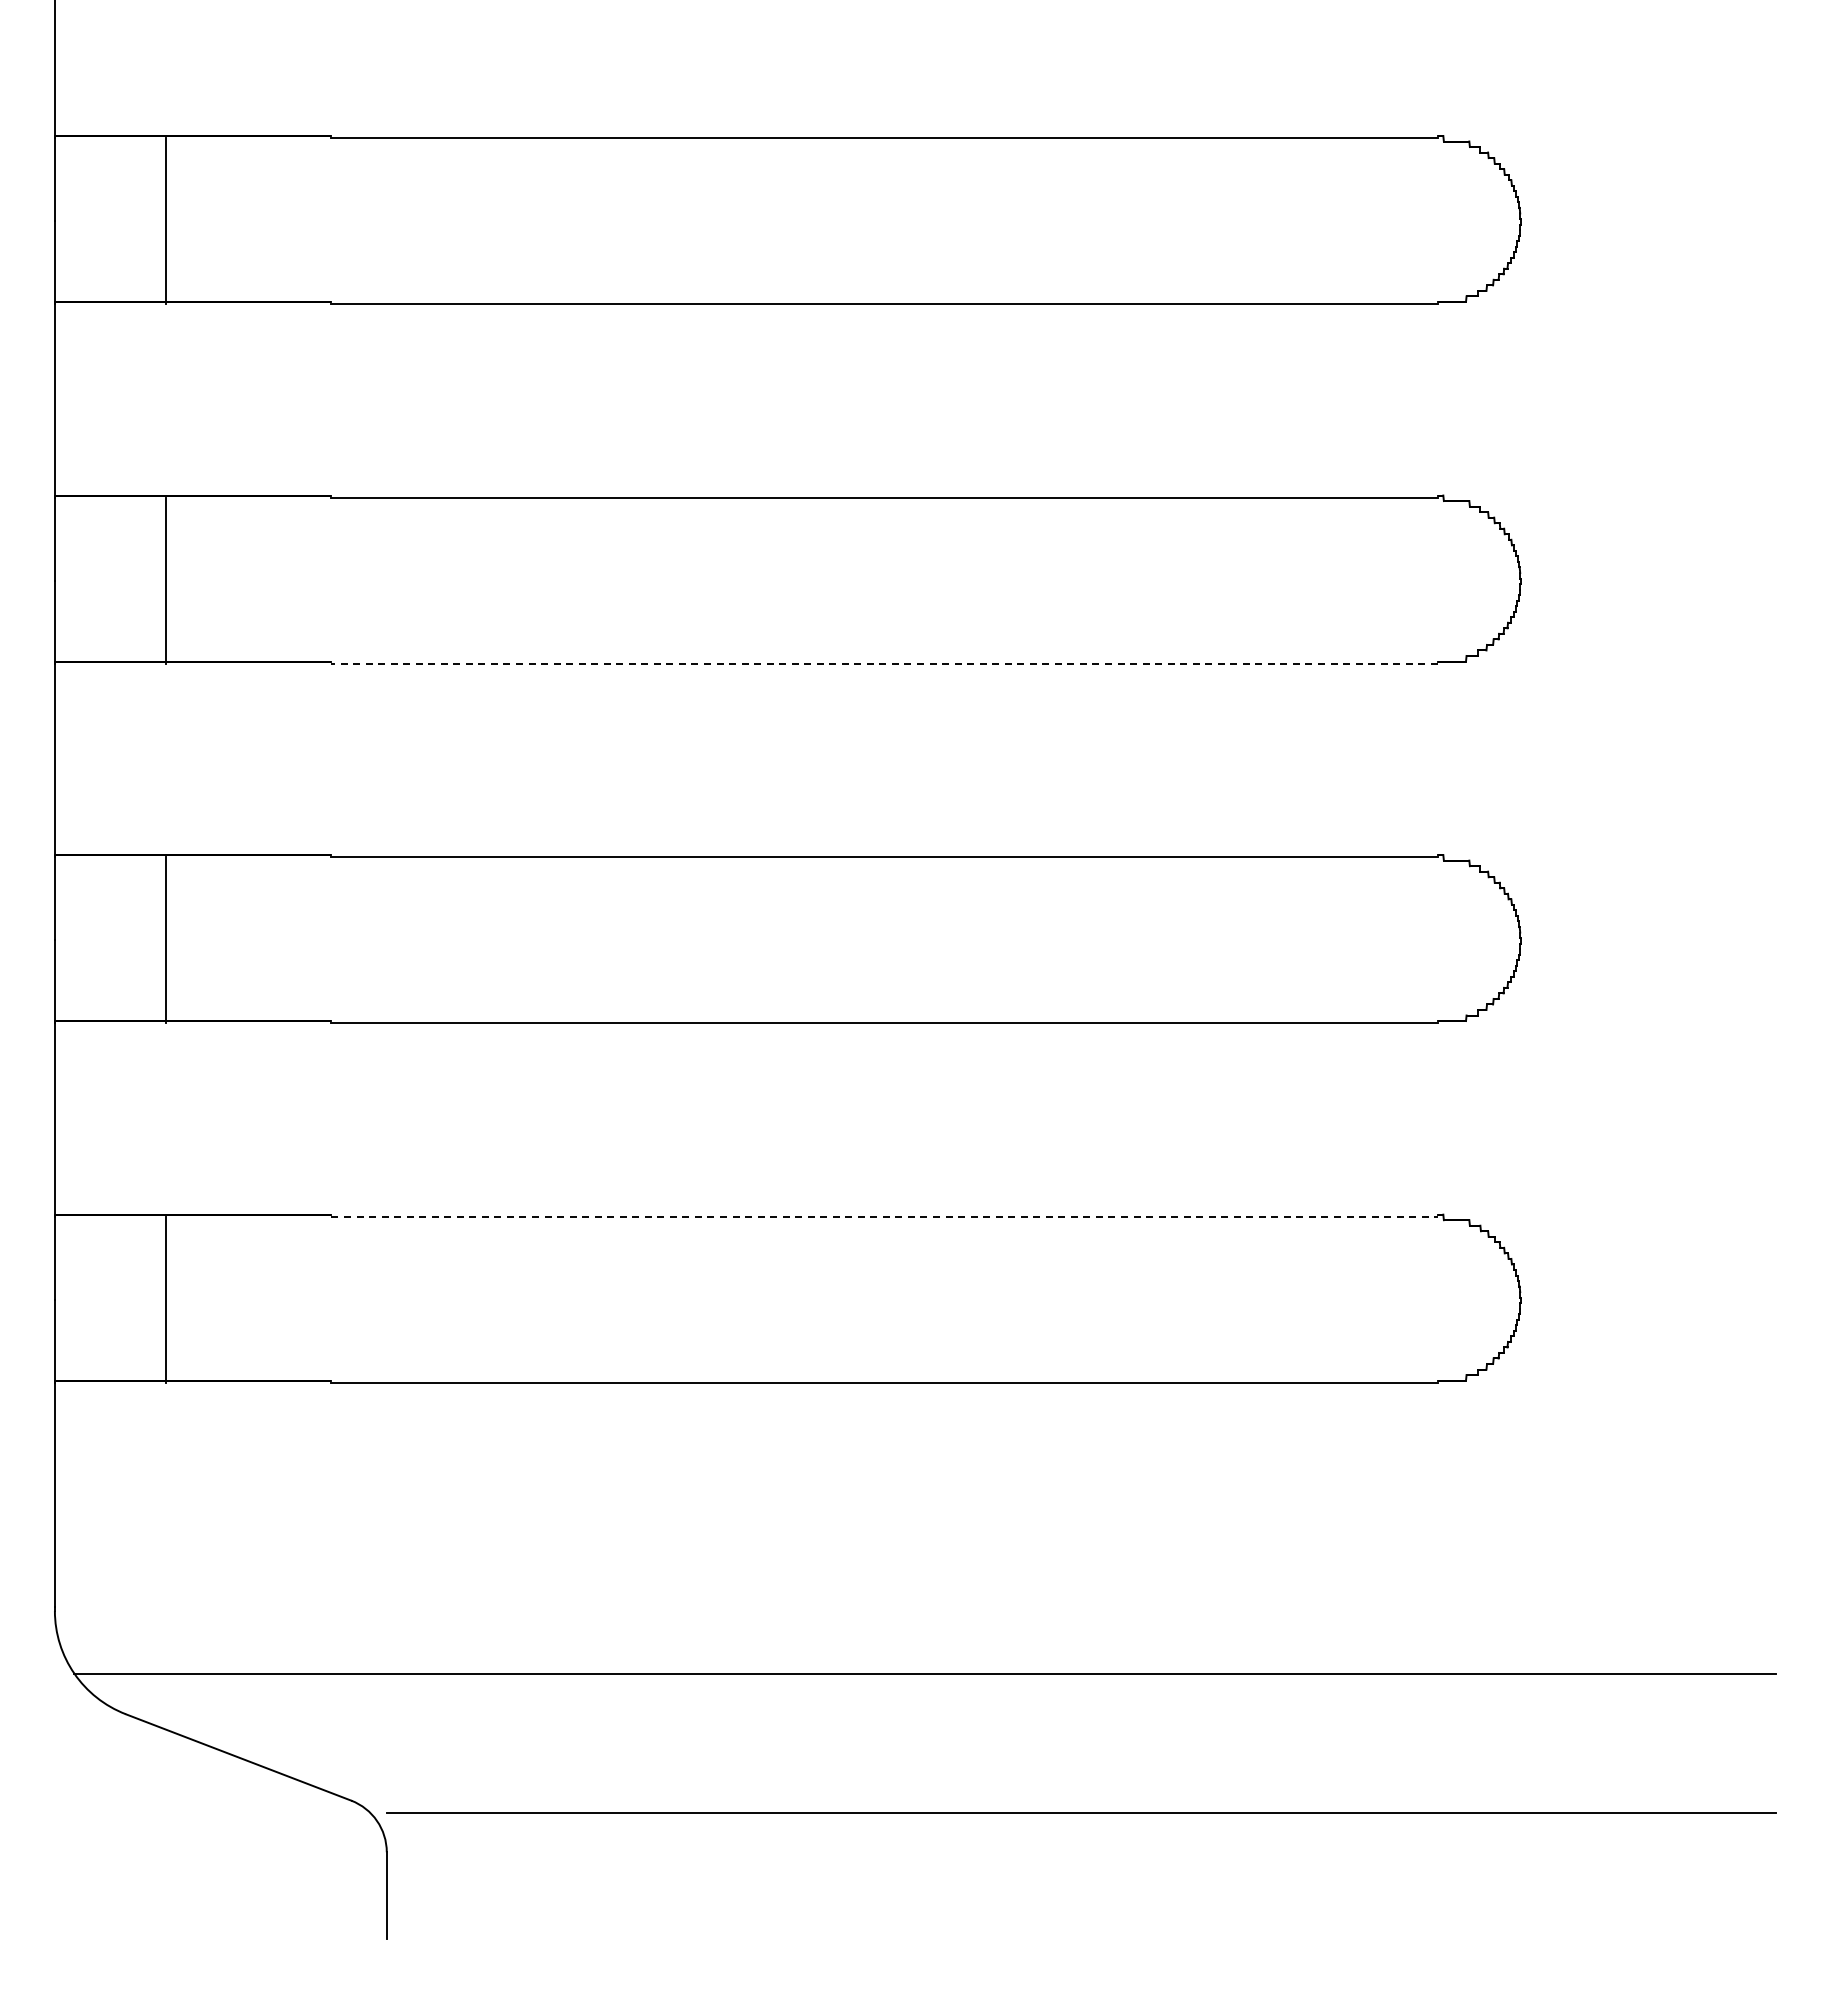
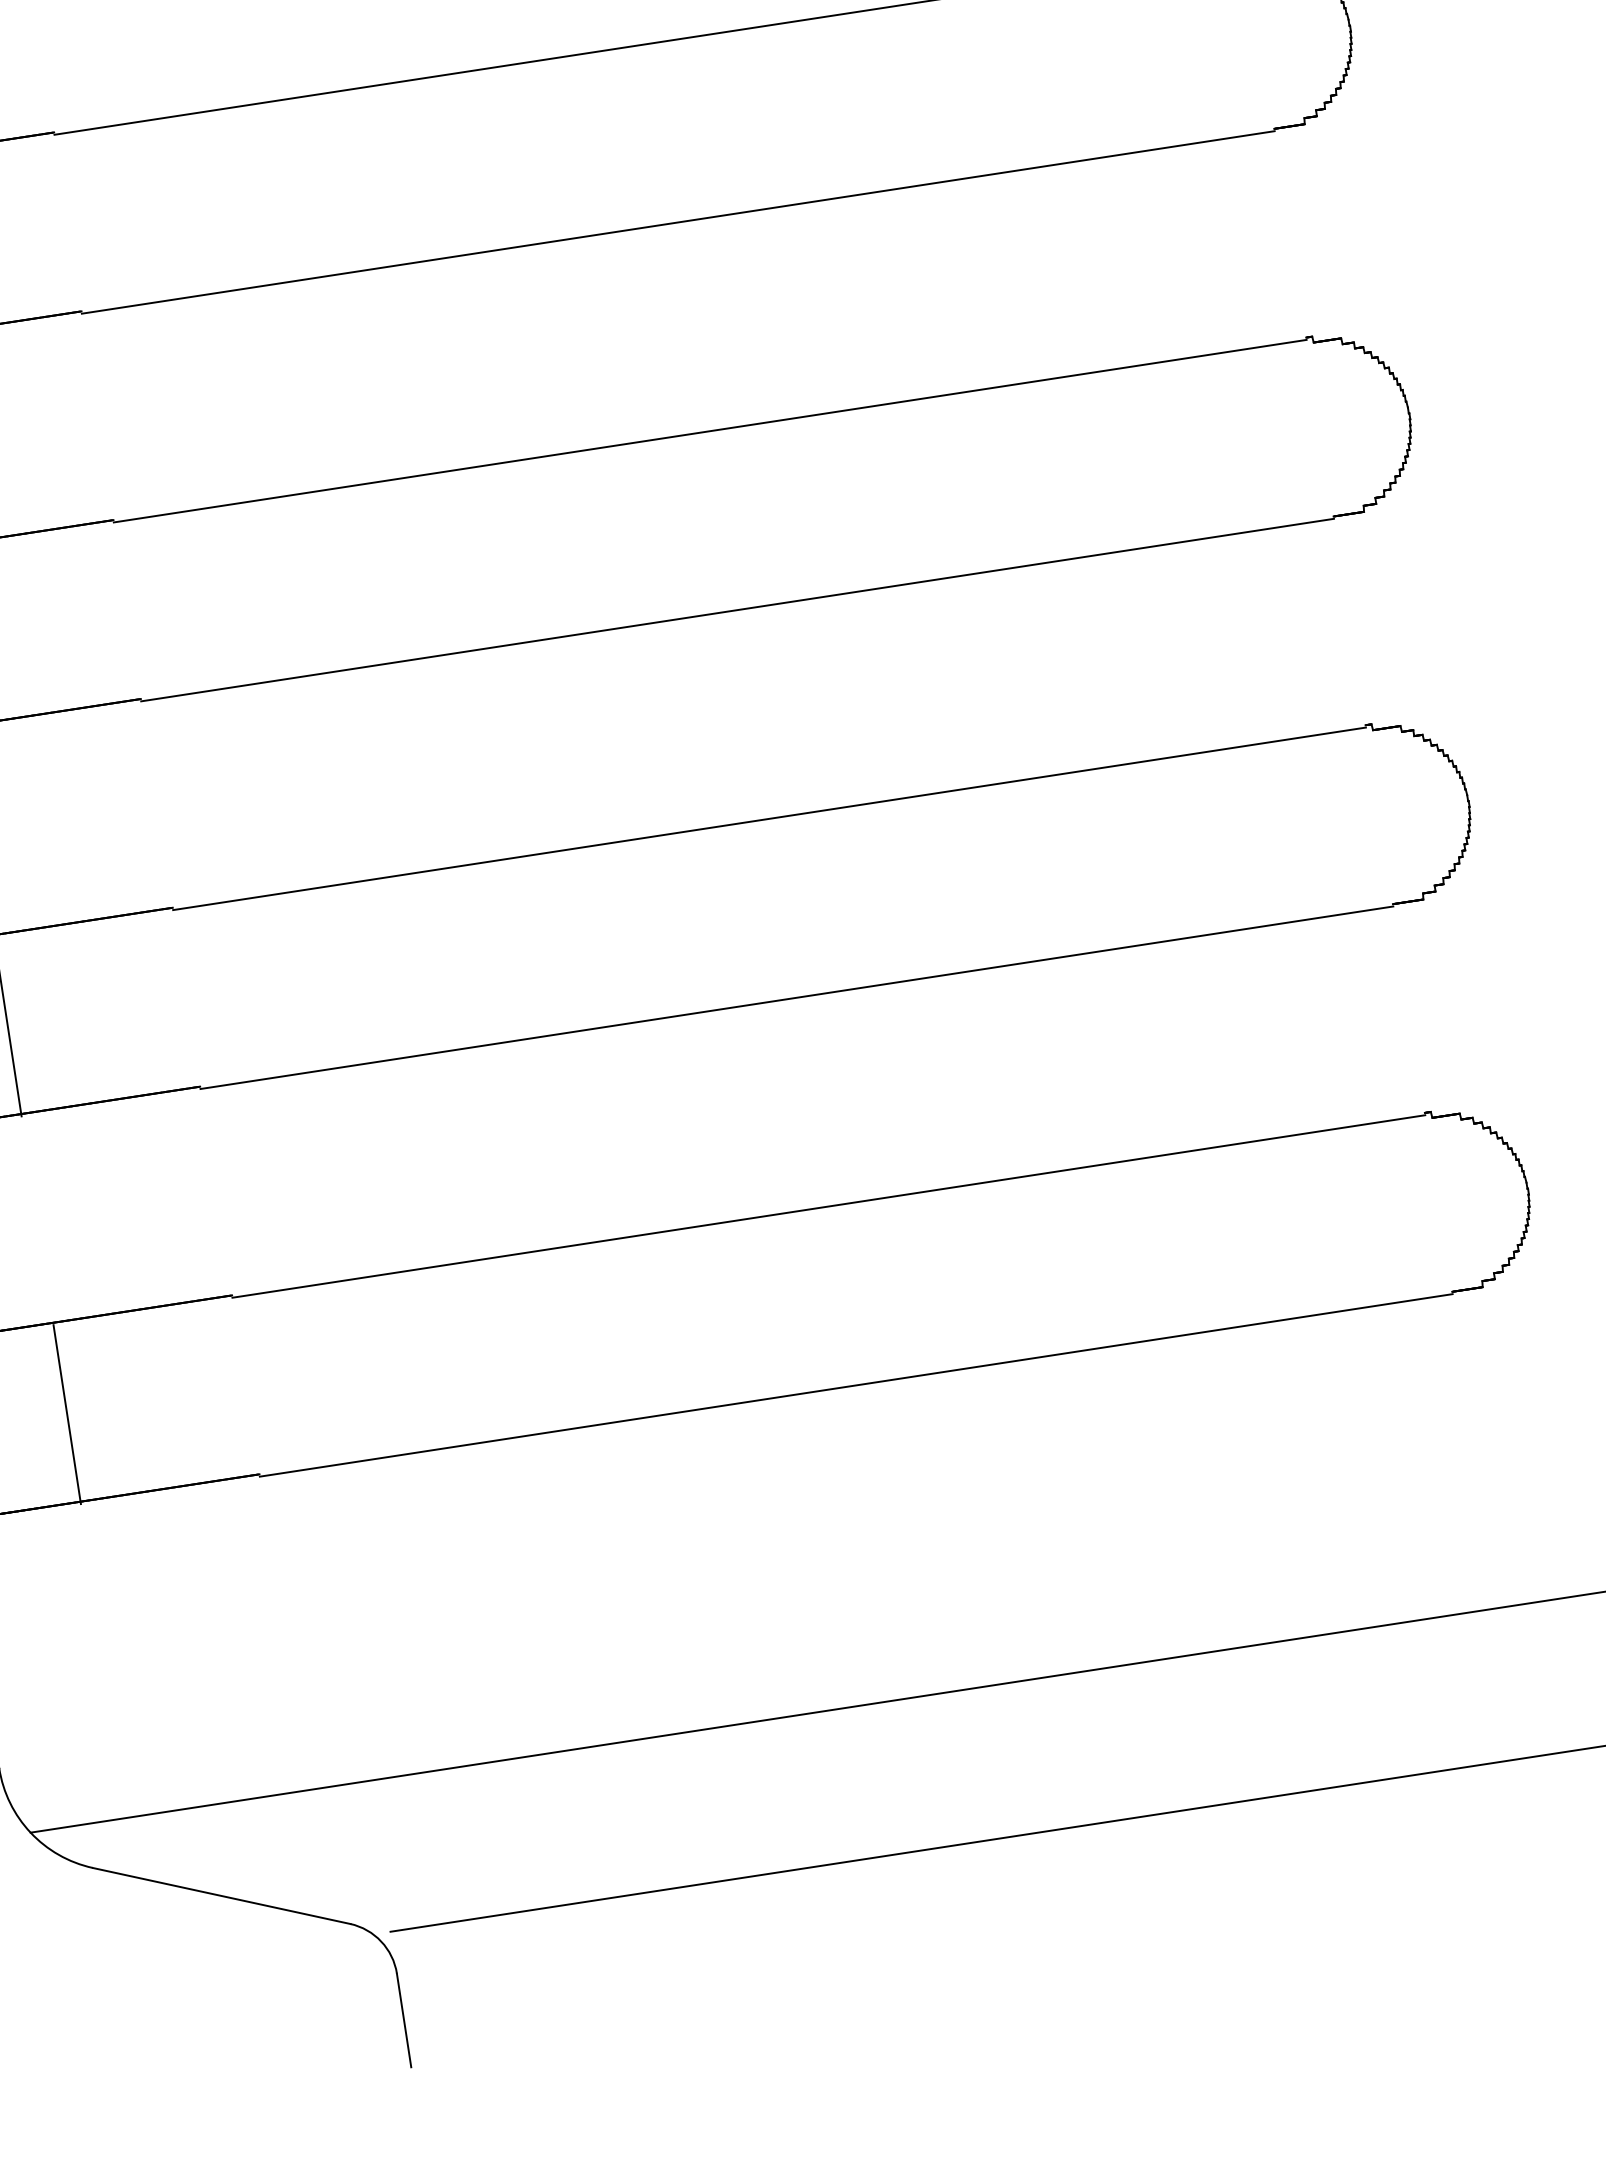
line: (884, 663) -> (737, 609), dashed -> solid
line: (885, 1216) -> (829, 1206), dashed -> solid

